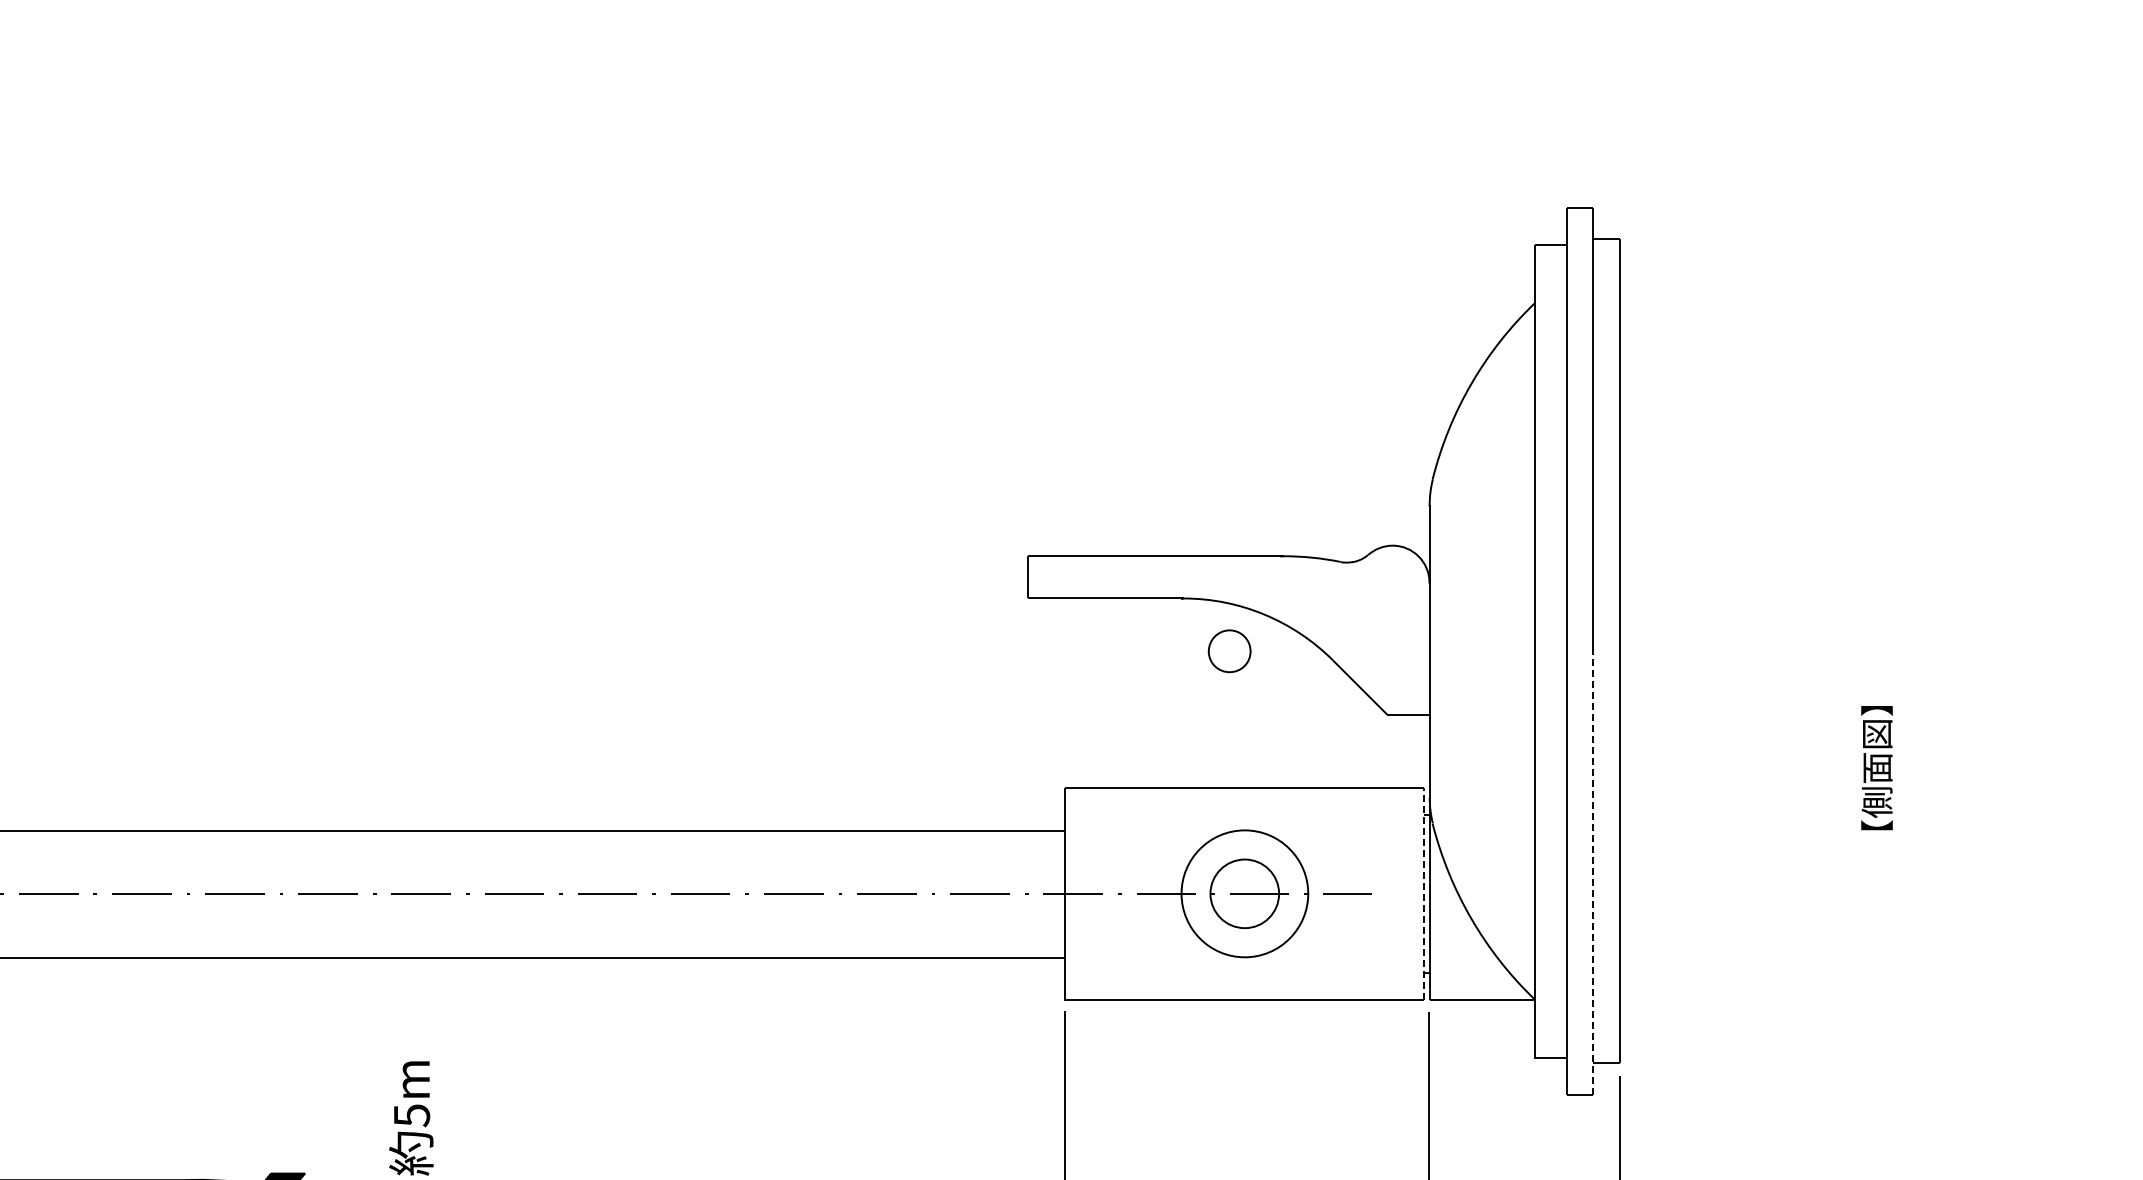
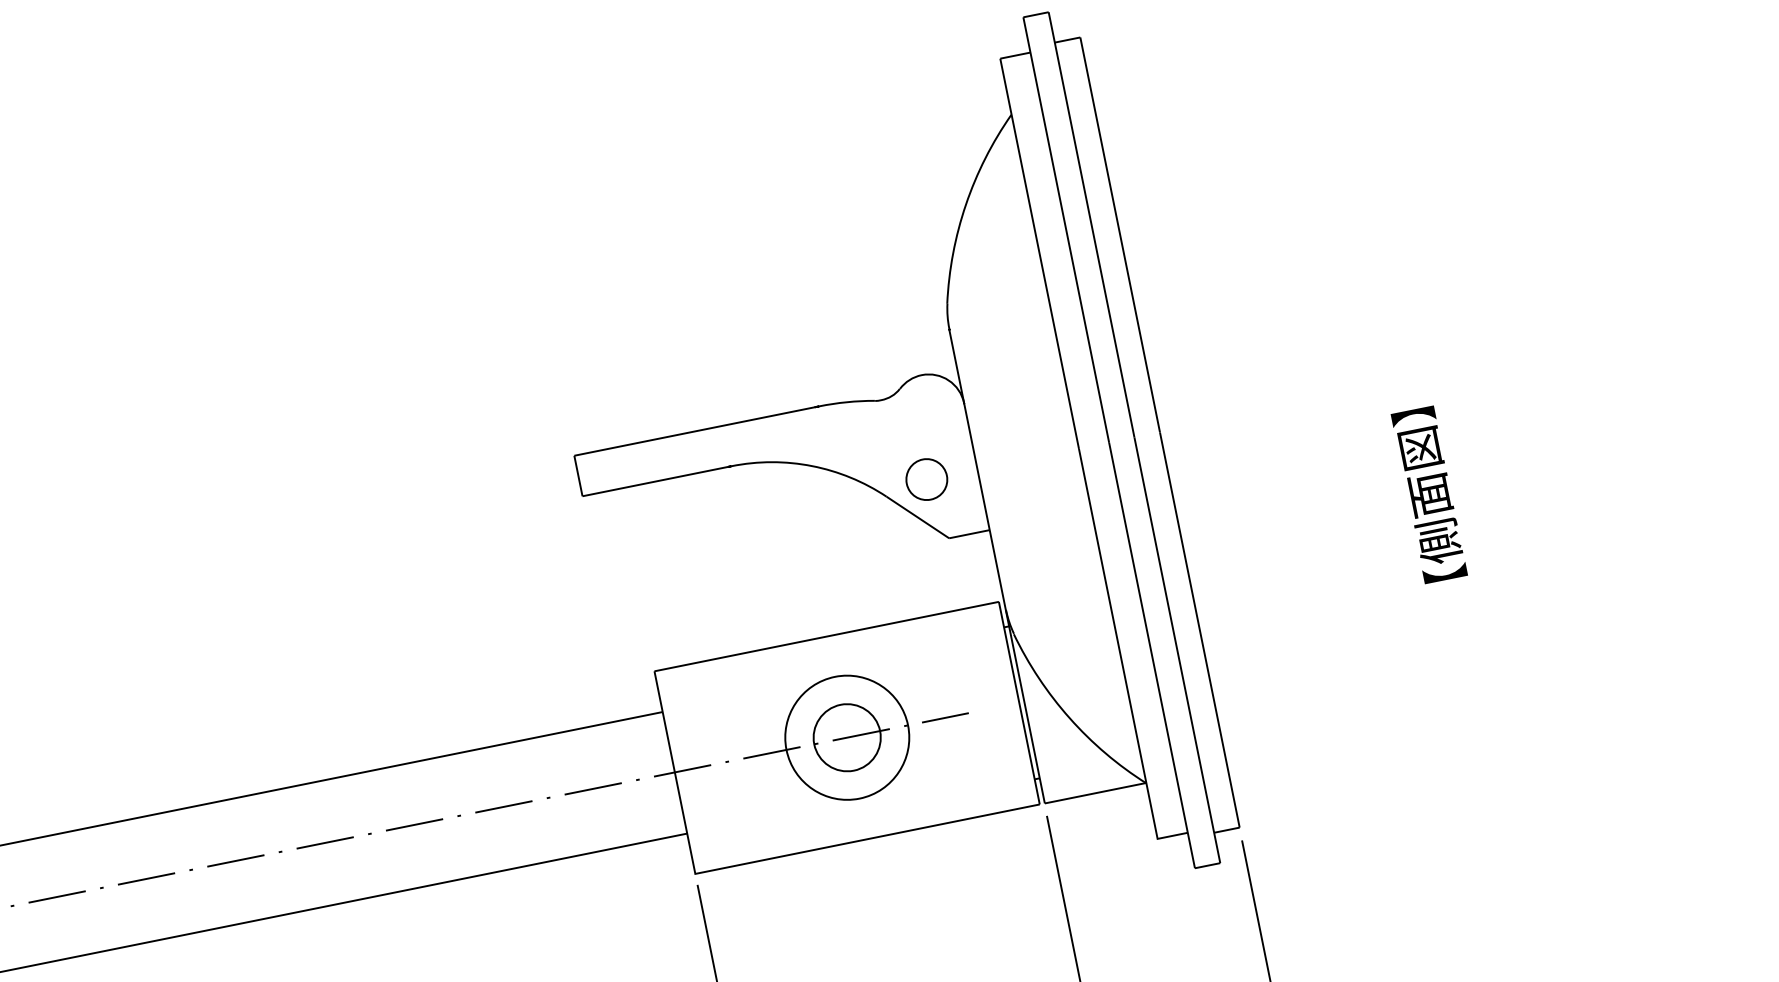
part: (1229, 651) -> (926, 479), moved
part: (1876, 767) -> (1428, 494), size x1.43
line: (1593, 873) -> (1177, 650), dashed -> solid
line: (1424, 893) -> (1019, 702), dashed -> solid

